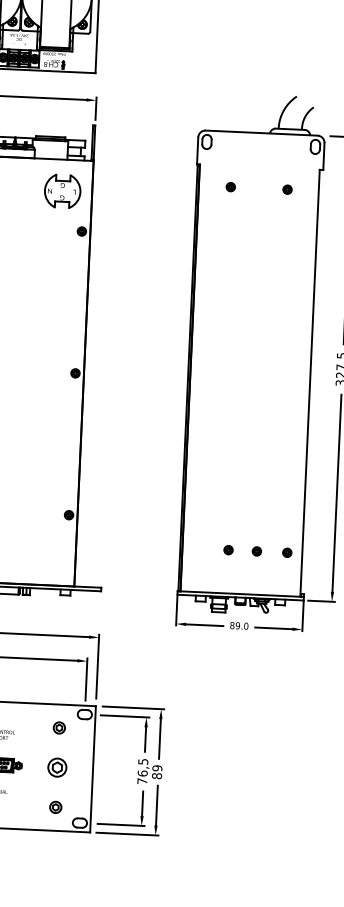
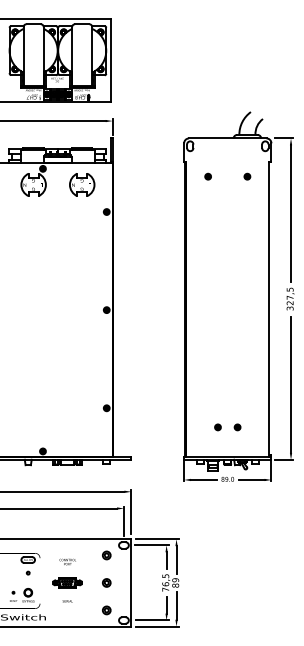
part: (63, 190) -> (82, 184), moved
part: (287, 552) -> (258, 427), removed
part: (57, 767) -> (106, 582), size x0.62

